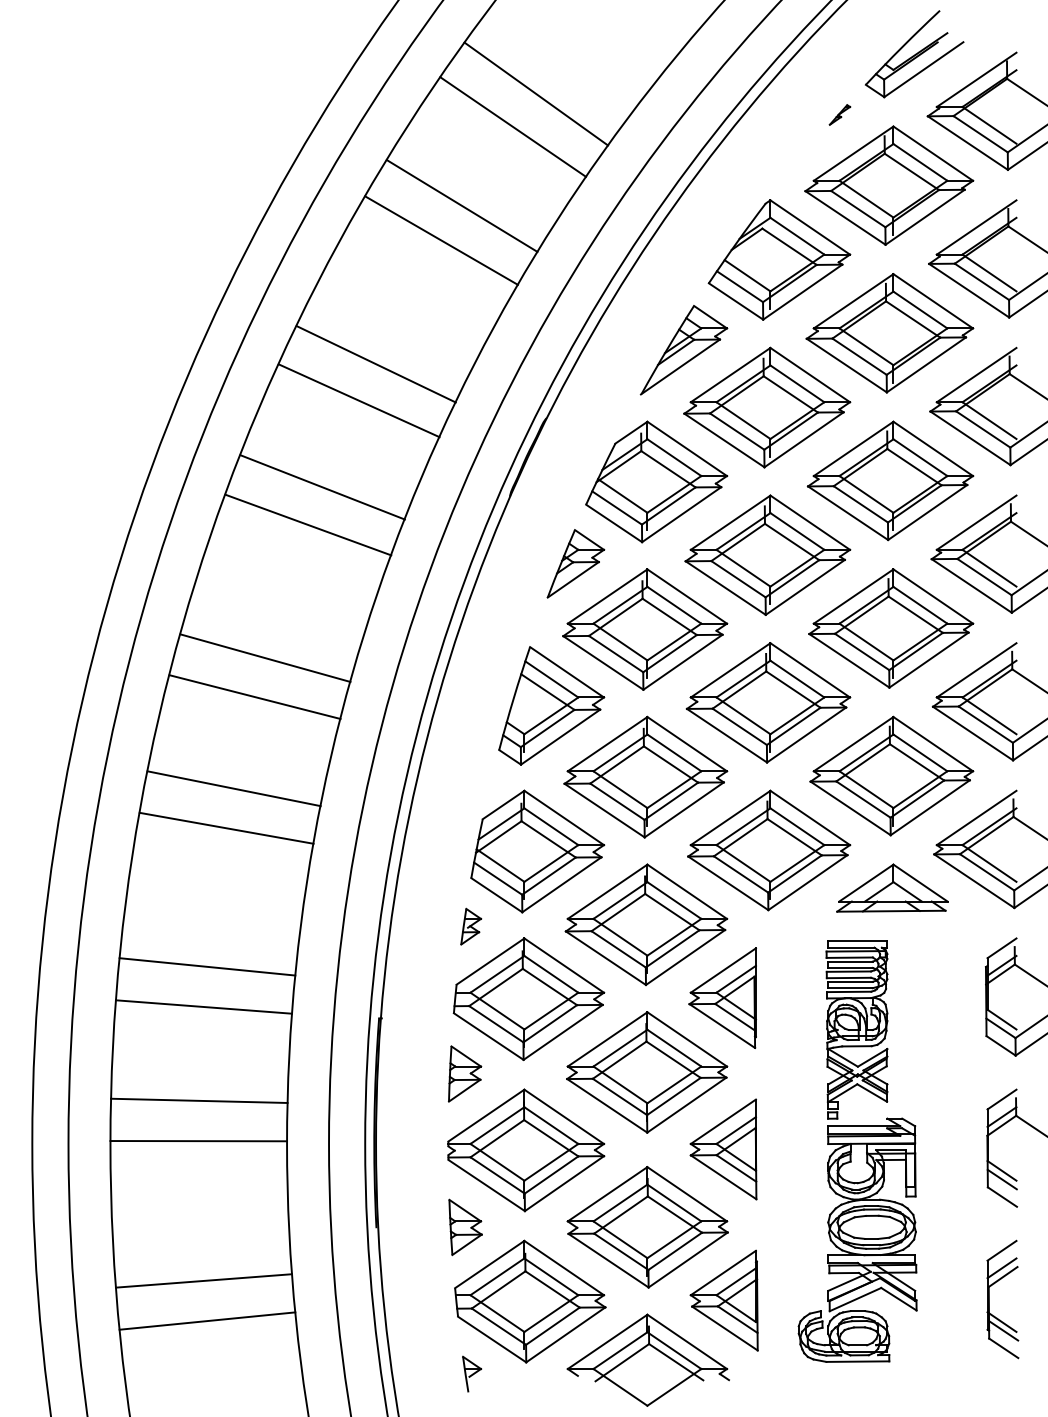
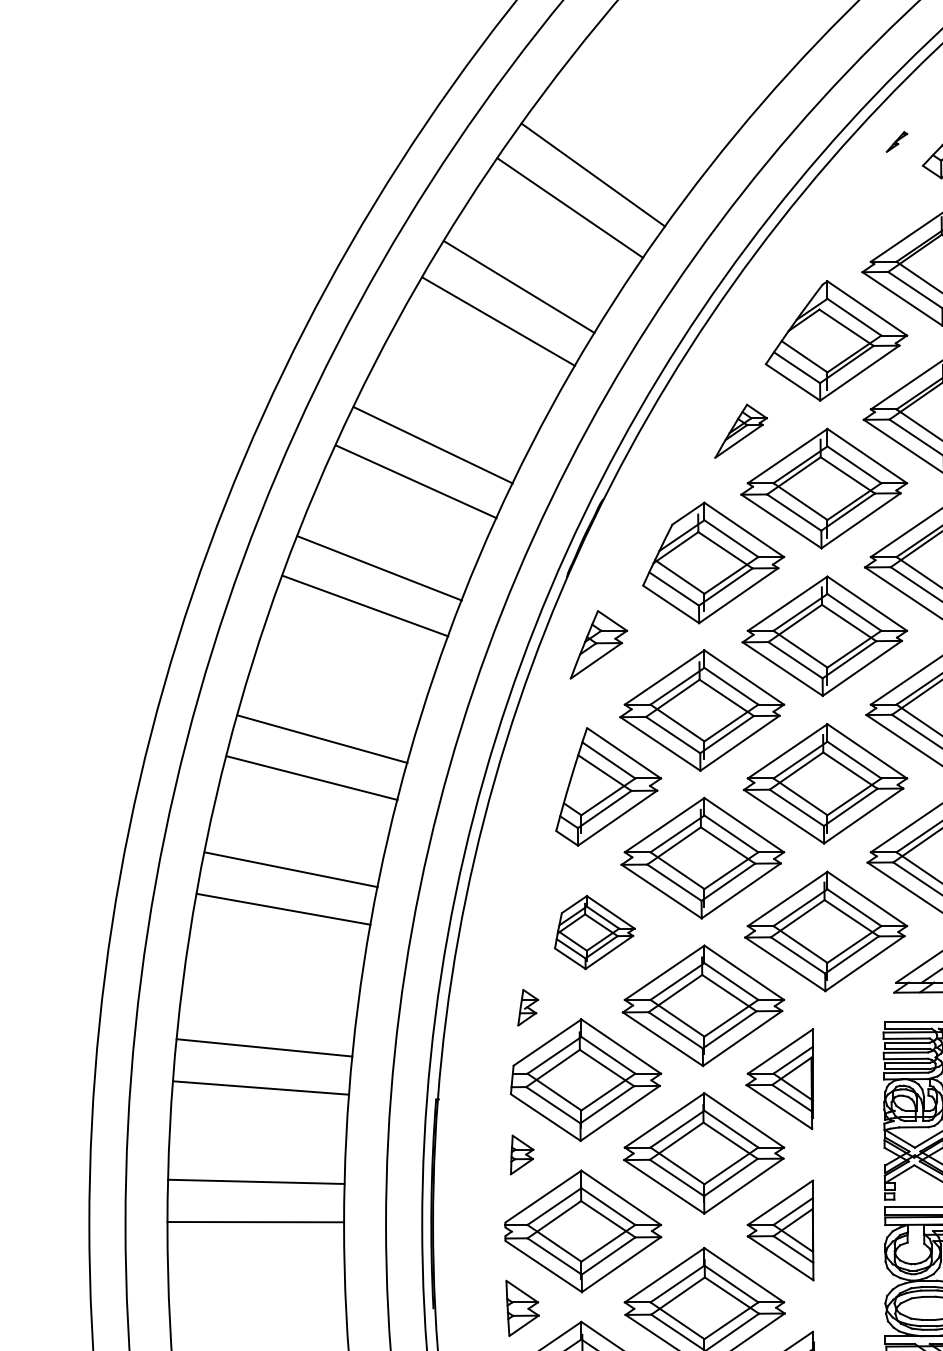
part: (839, 114) -> (896, 141), moved
part: (683, 350) -> (740, 431), size x0.6
part: (575, 563) -> (598, 644), moved
part: (537, 851) -> (594, 932), size x0.6
part: (465, 1073) -> (522, 1154), size x0.7

